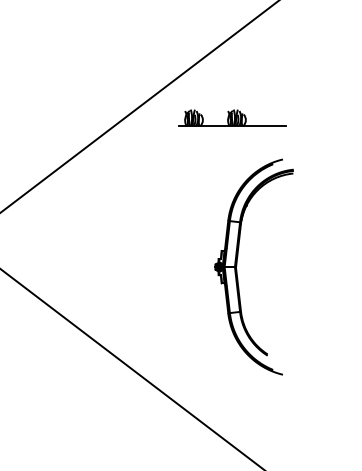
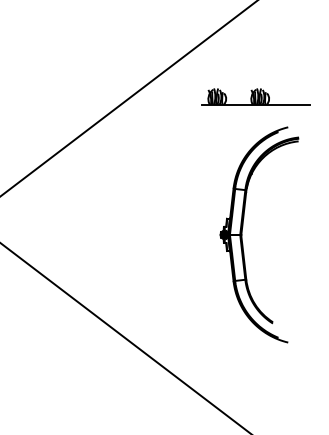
part: (232, 117) -> (255, 96), moved
part: (237, 266) -> (242, 234), moved

